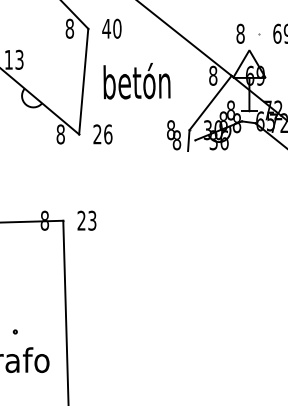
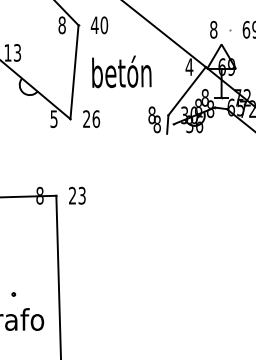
text: (212, 75) -> (188, 66), 8 -> 4
text: (60, 134) -> (53, 119), 8 -> 5

